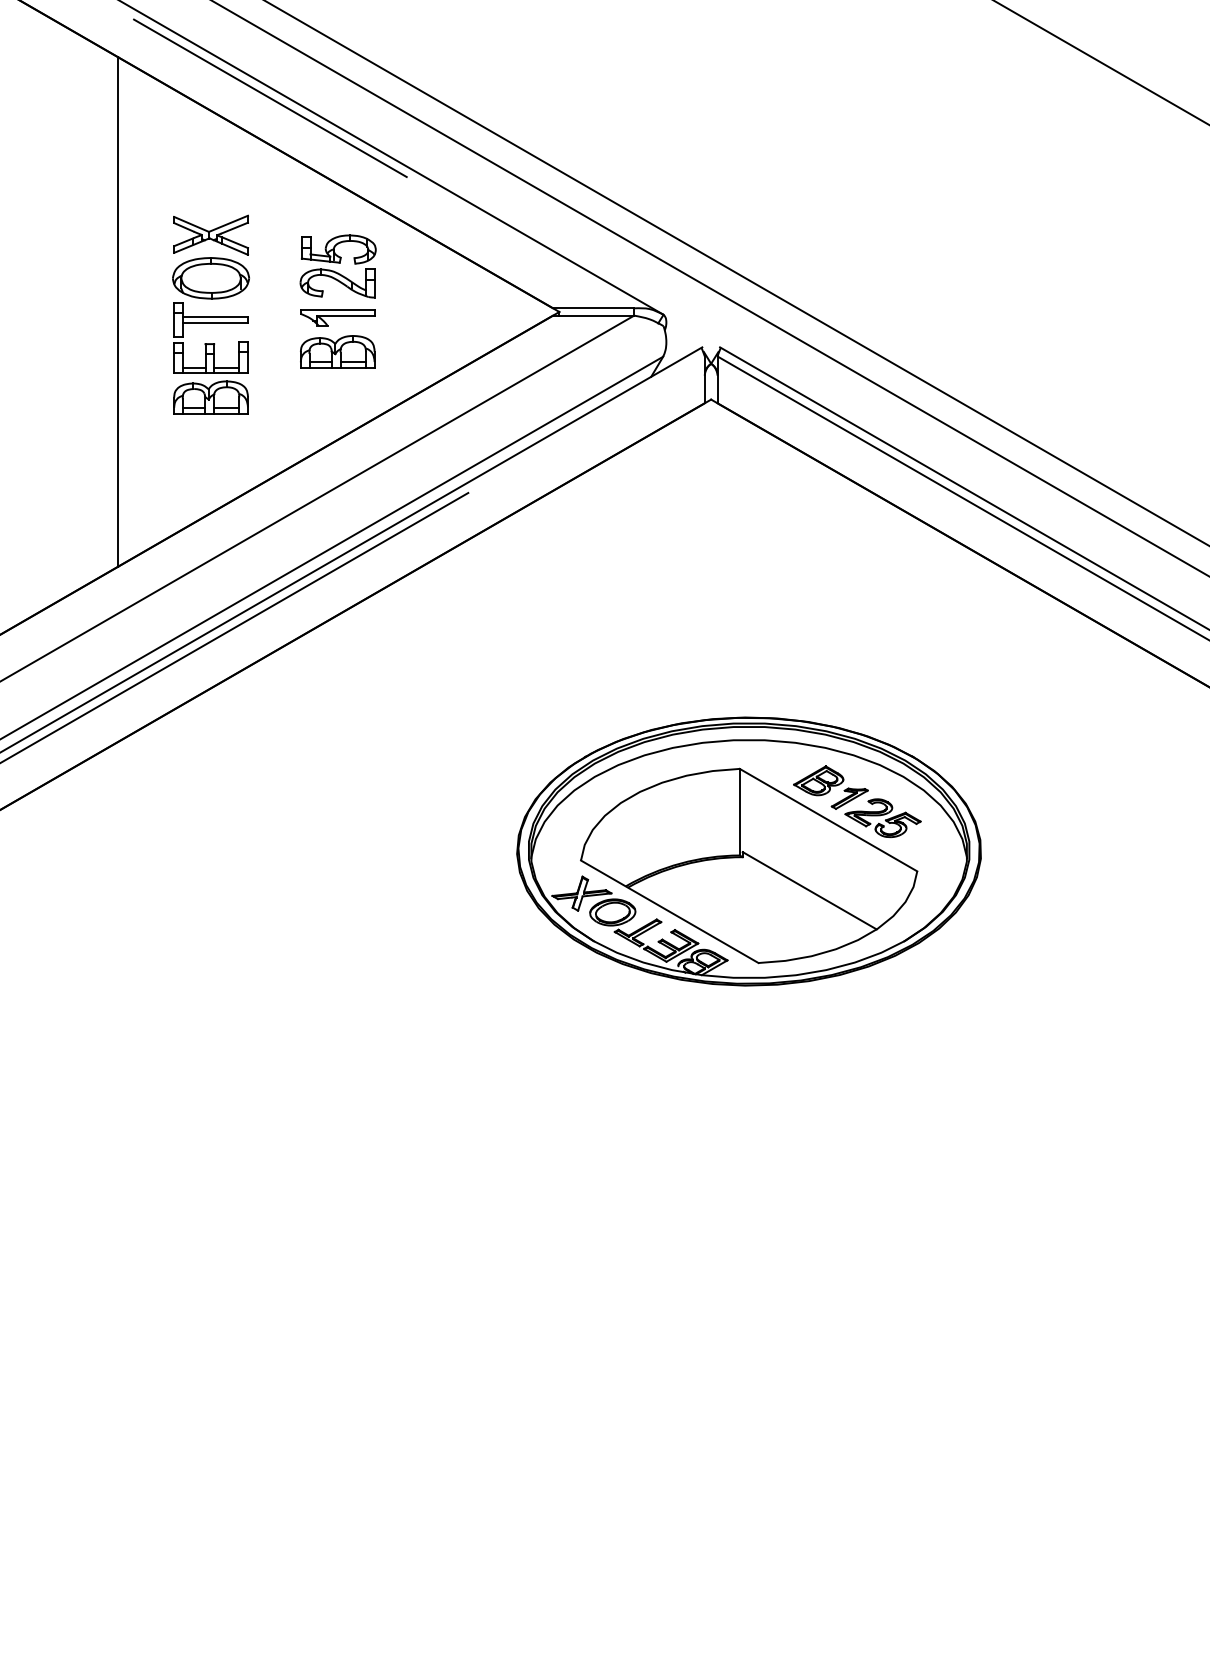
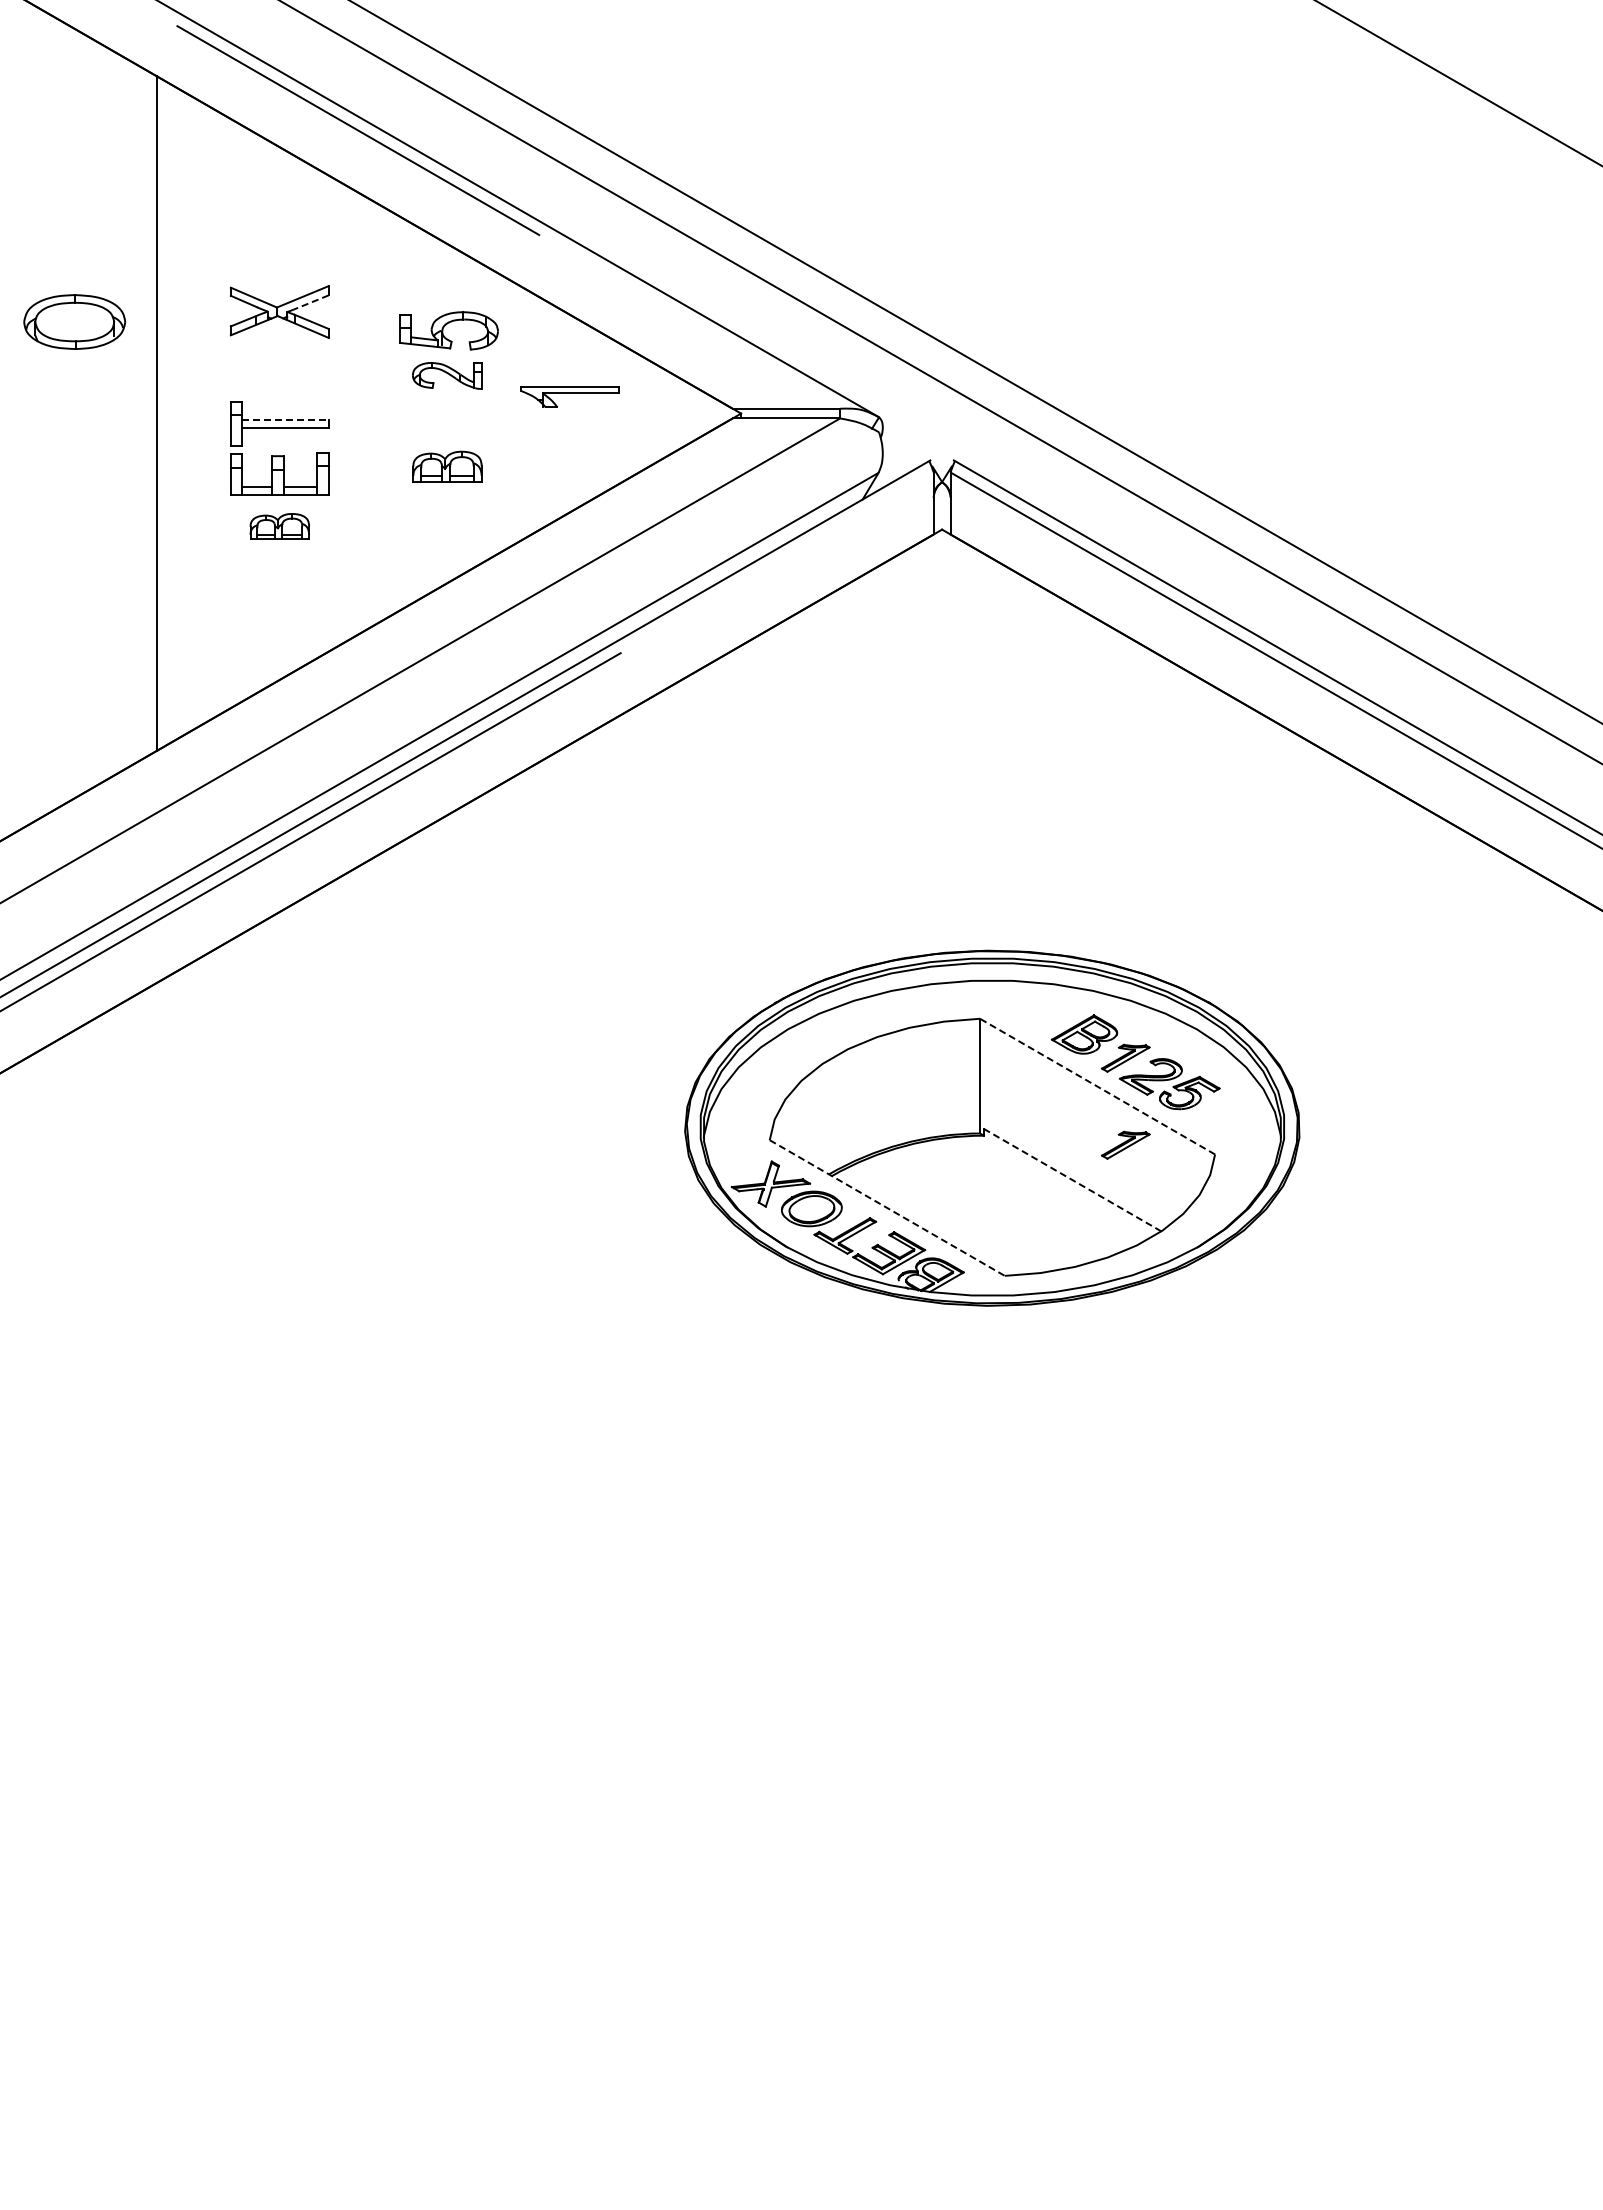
line: (235, 228) -> (311, 302), solid -> dashed
part: (210, 277) -> (74, 321), moved
part: (336, 283) -> (446, 375), size x0.7
line: (216, 317) -> (286, 420), solid -> dashed
part: (336, 317) -> (569, 396), moved
part: (337, 351) -> (447, 466), size x0.7
part: (210, 397) -> (279, 526), size x0.6
line: (828, 820) -> (1097, 1086), solid -> dashed
part: (849, 863) -> (1125, 1144), added
line: (809, 890) -> (1072, 1179), solid -> dashed
line: (669, 912) -> (887, 1208), solid -> dashed

